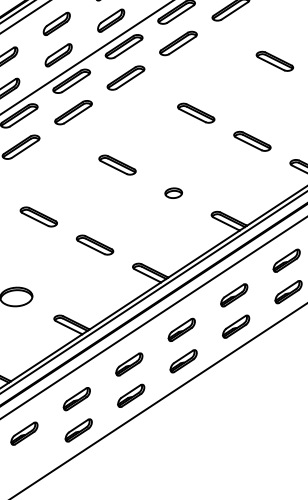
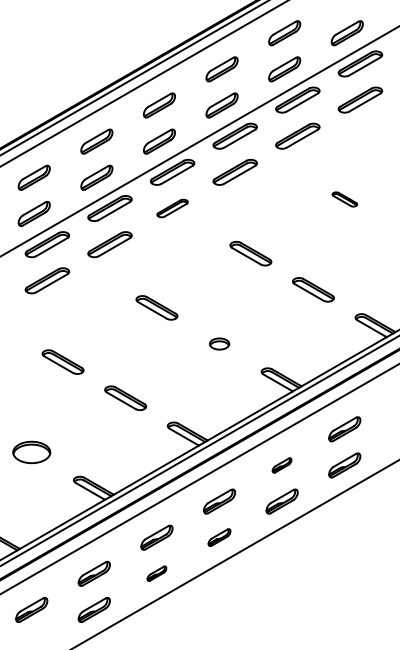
part: (274, 61) -> (344, 199), size x0.6
part: (125, 78) -> (172, 208), size x0.7
part: (233, 295) -> (281, 465), size x0.6
part: (183, 361) -> (219, 537), size x0.7
part: (130, 395) -> (156, 573), size x0.6

